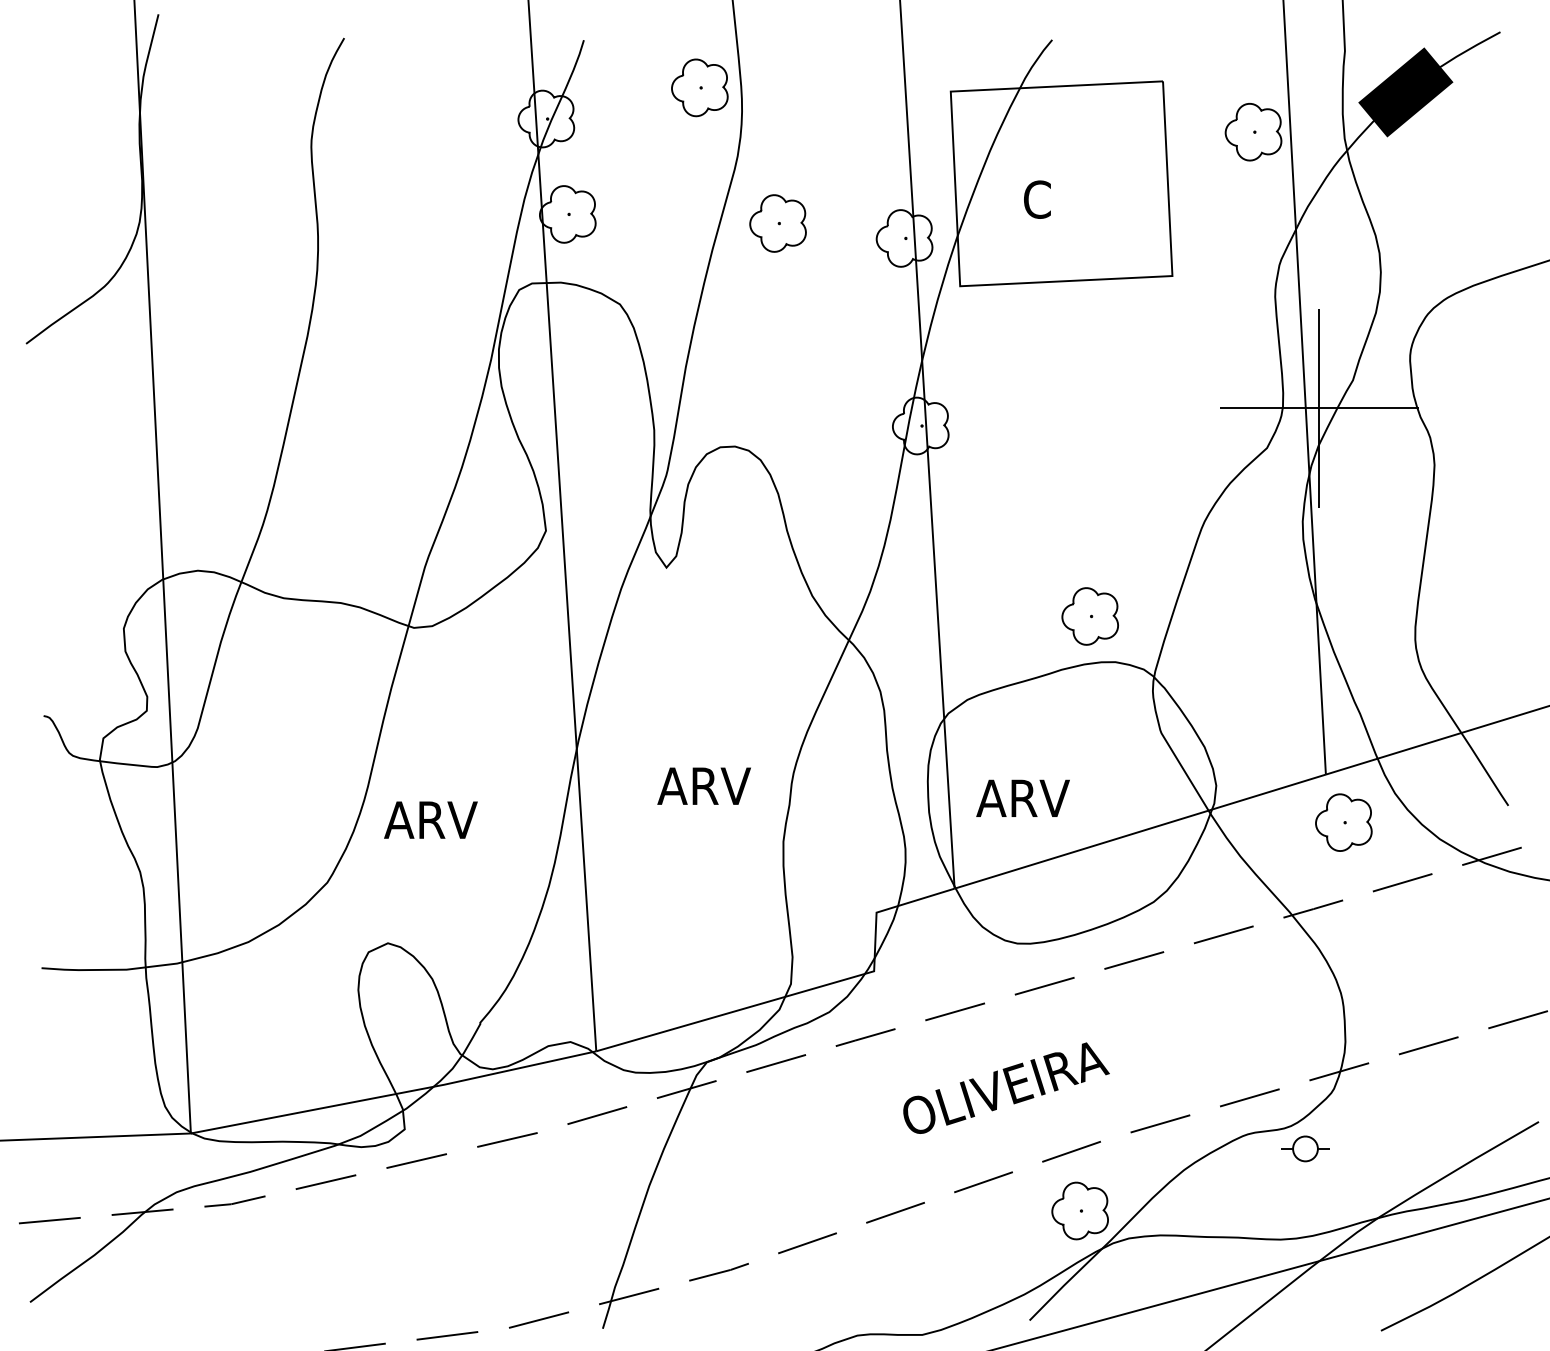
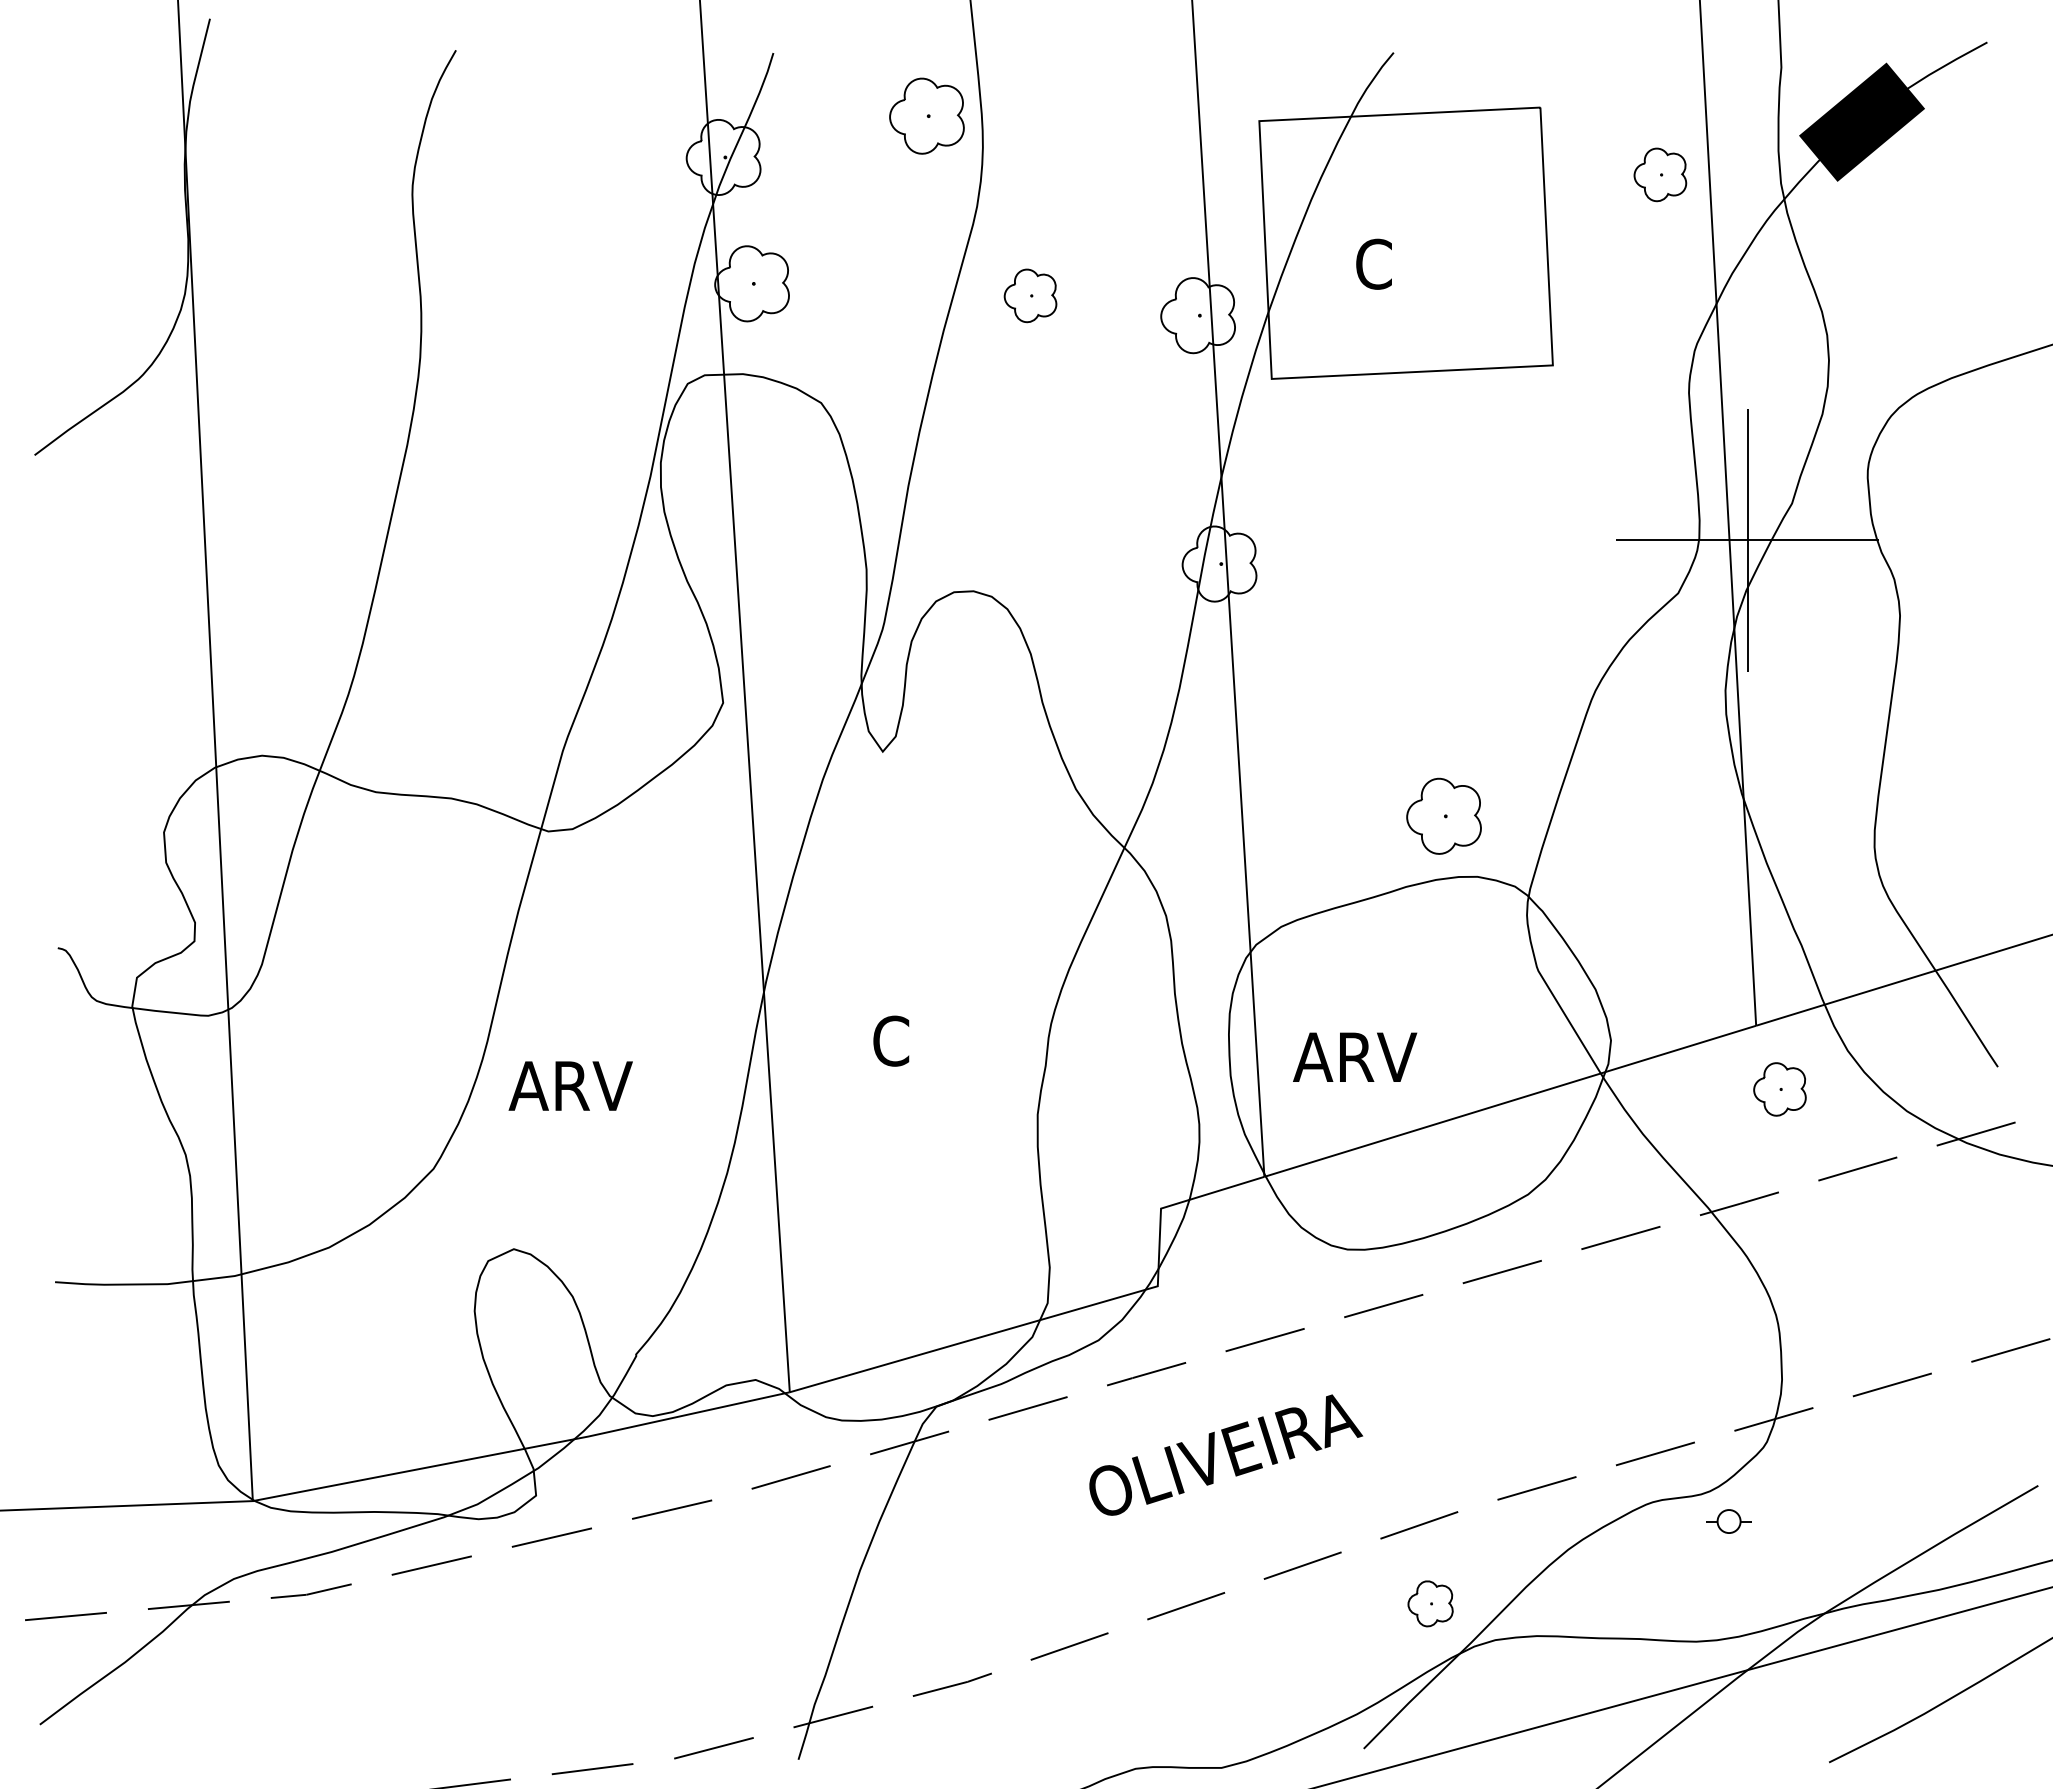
part: (1253, 131) -> (1660, 174), size x0.7
part: (778, 223) -> (1030, 295), size x0.7
text: (704, 785) -> (932, 1040), ARV -> C
part: (1343, 822) -> (1779, 1089), size x0.7
text: (1006, 1087) -> (1226, 1454), moved
part: (1305, 1148) -> (1728, 1521), size x0.7
part: (1080, 1210) -> (1430, 1603), size x0.6

